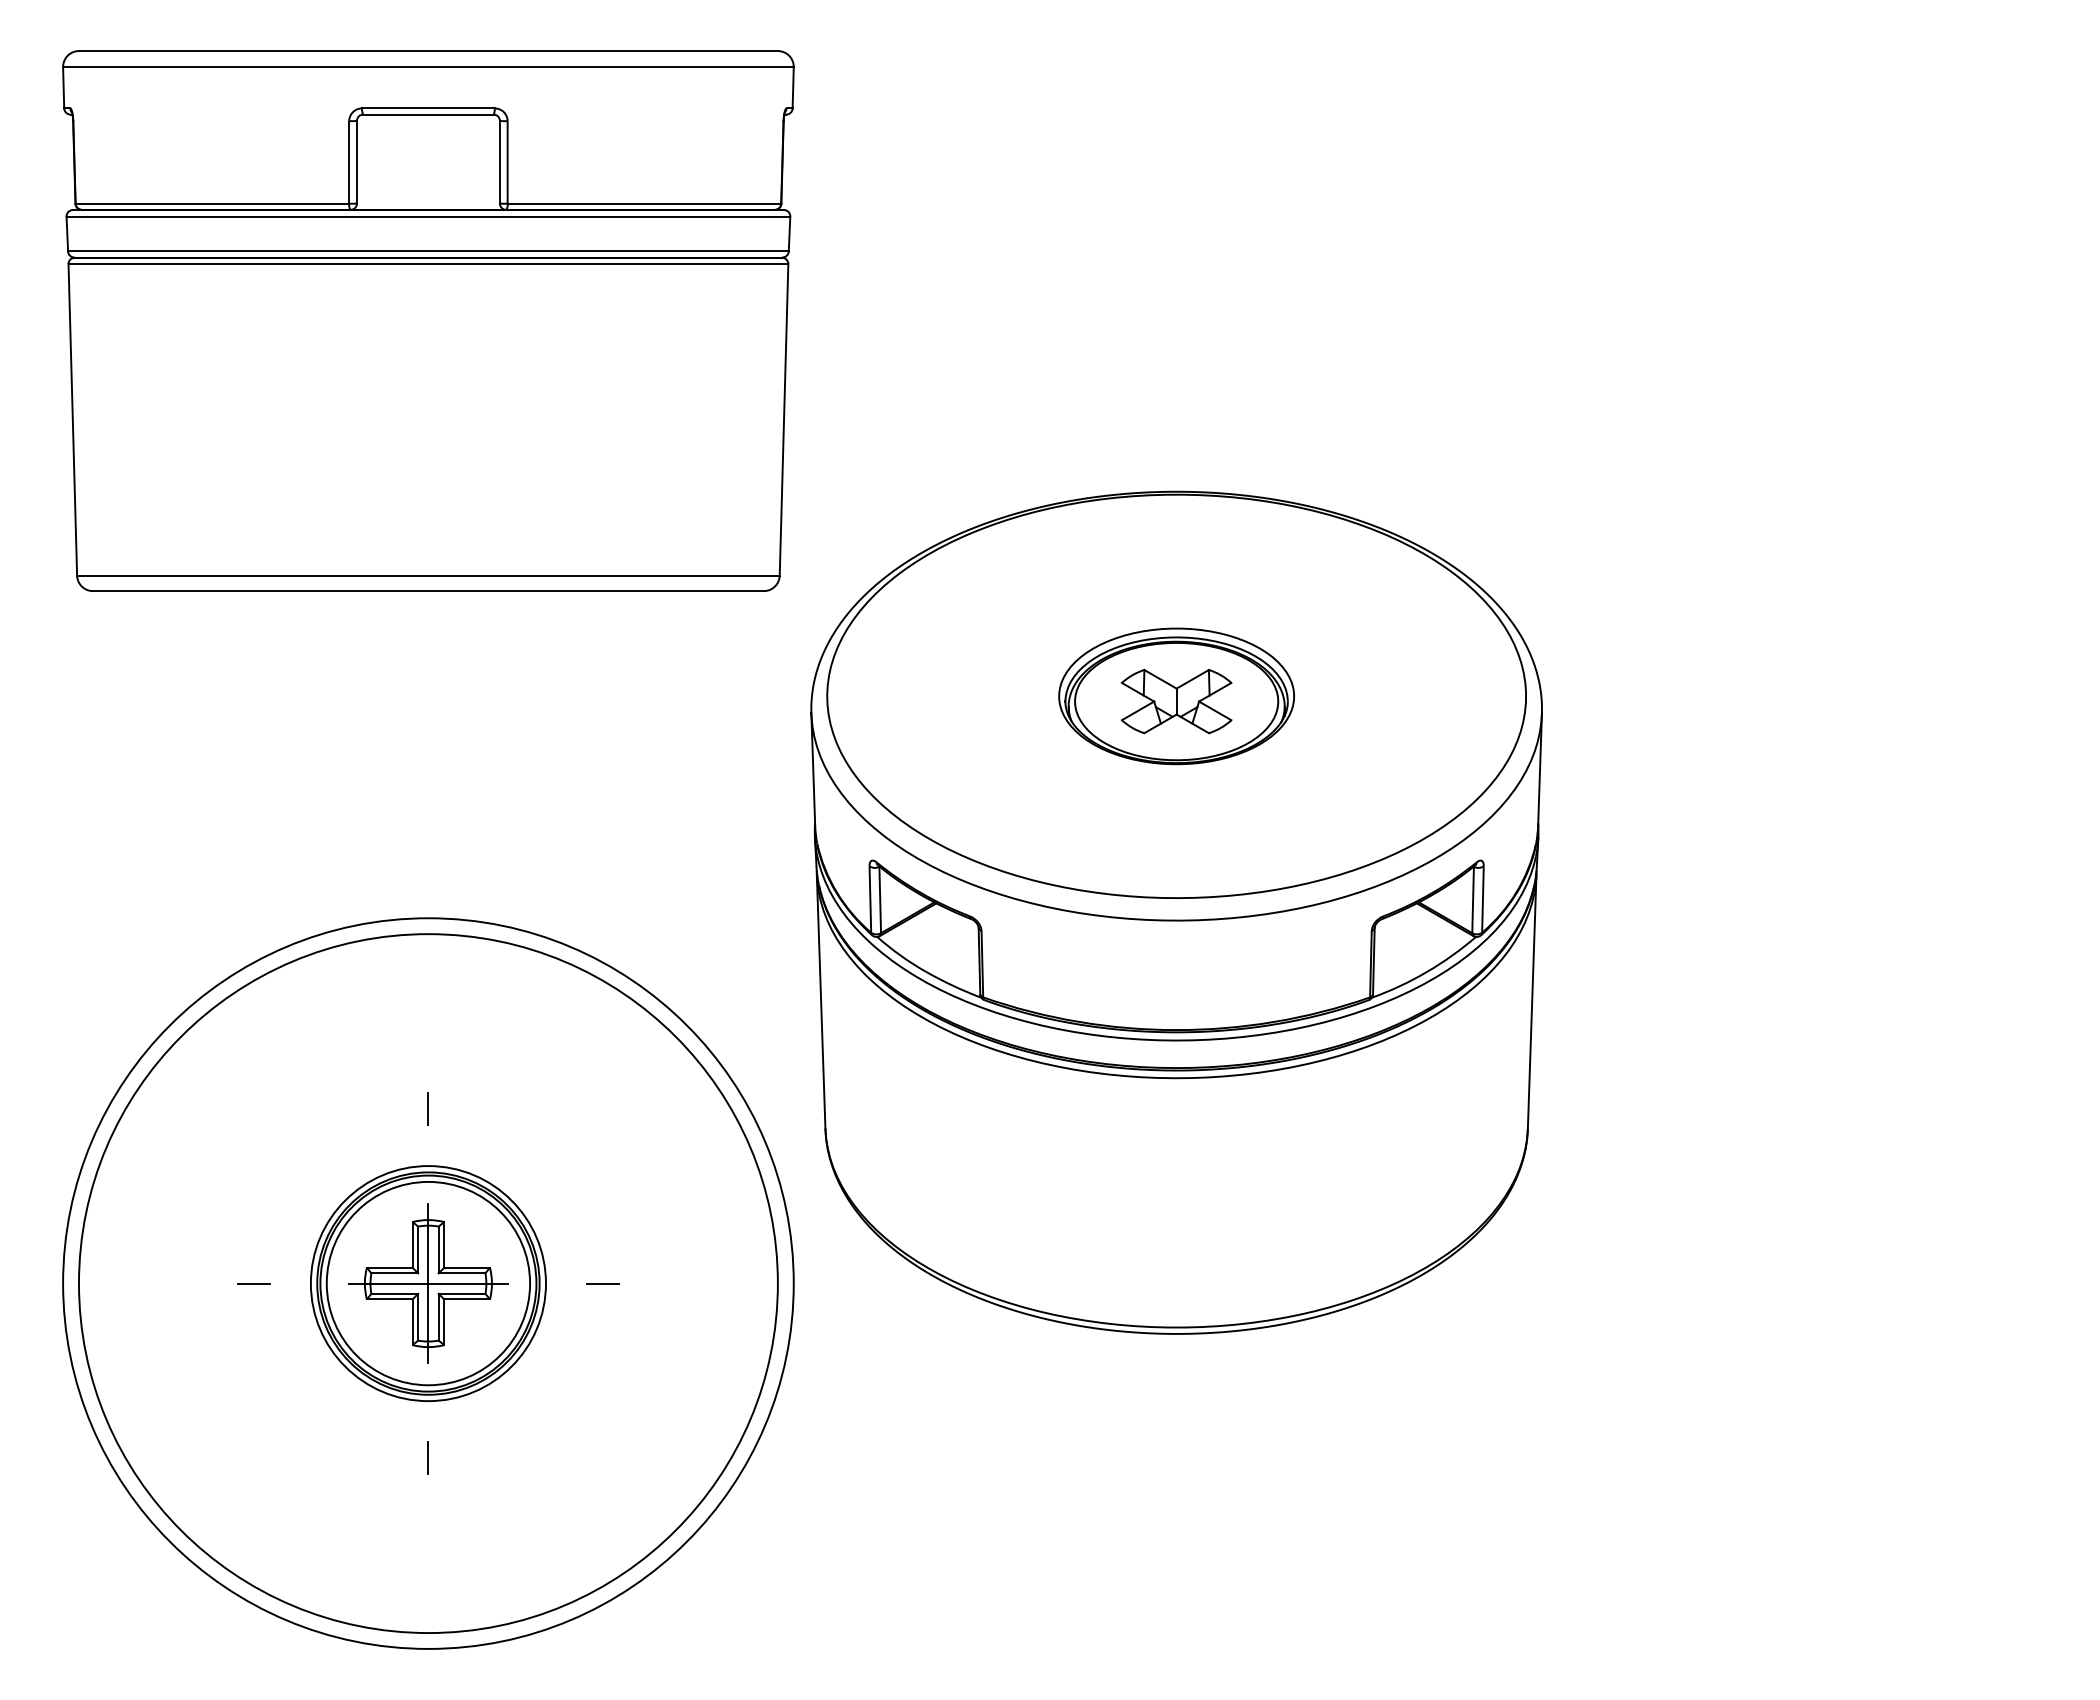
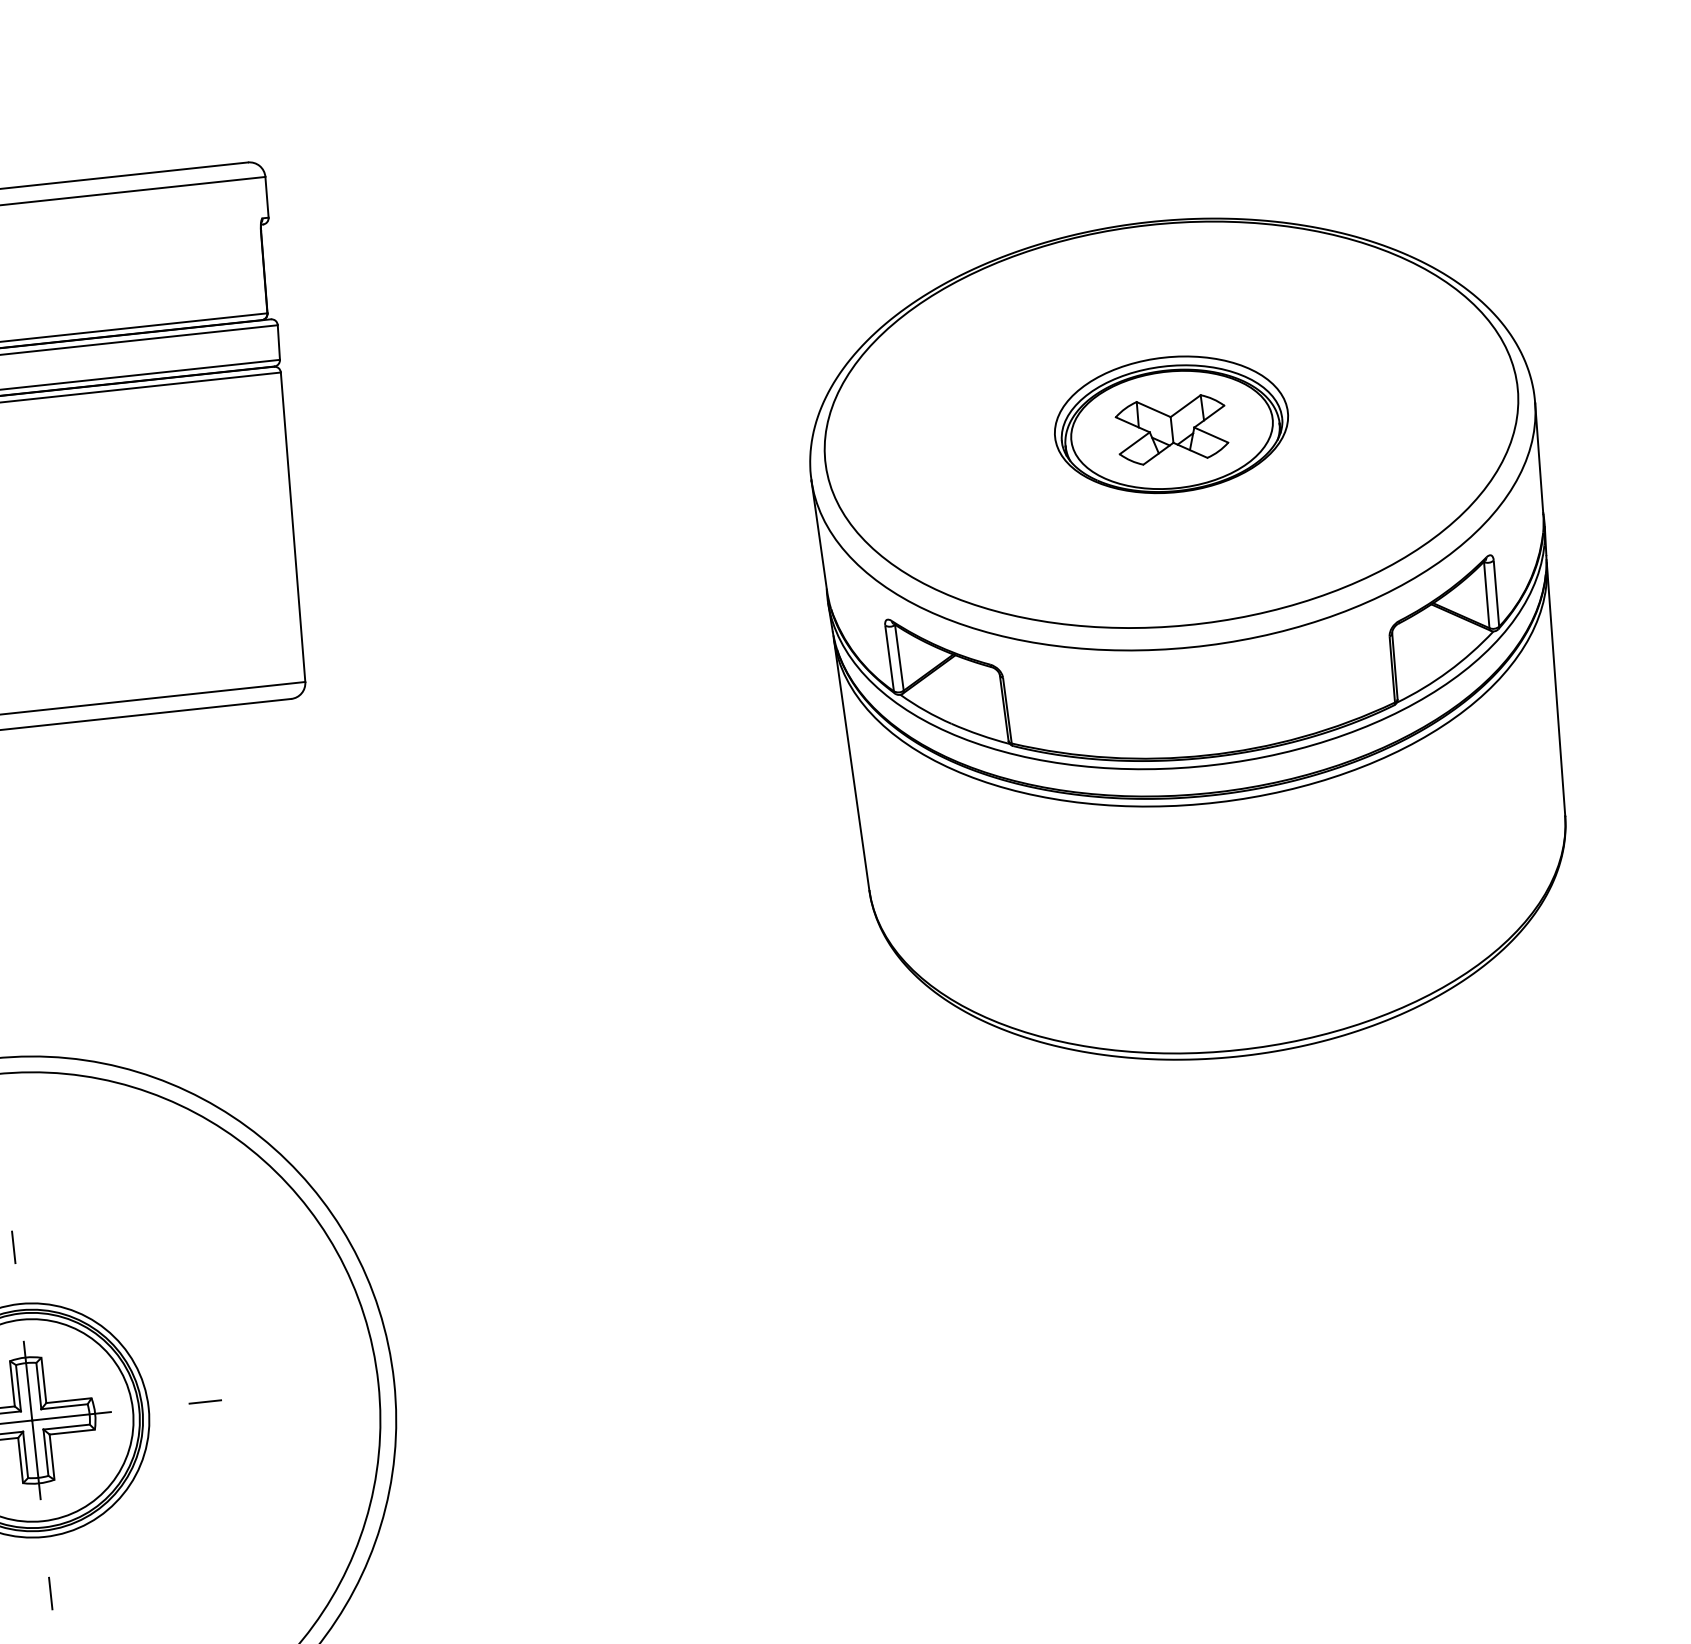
part: (1176, 912) -> (1194, 638), moved

